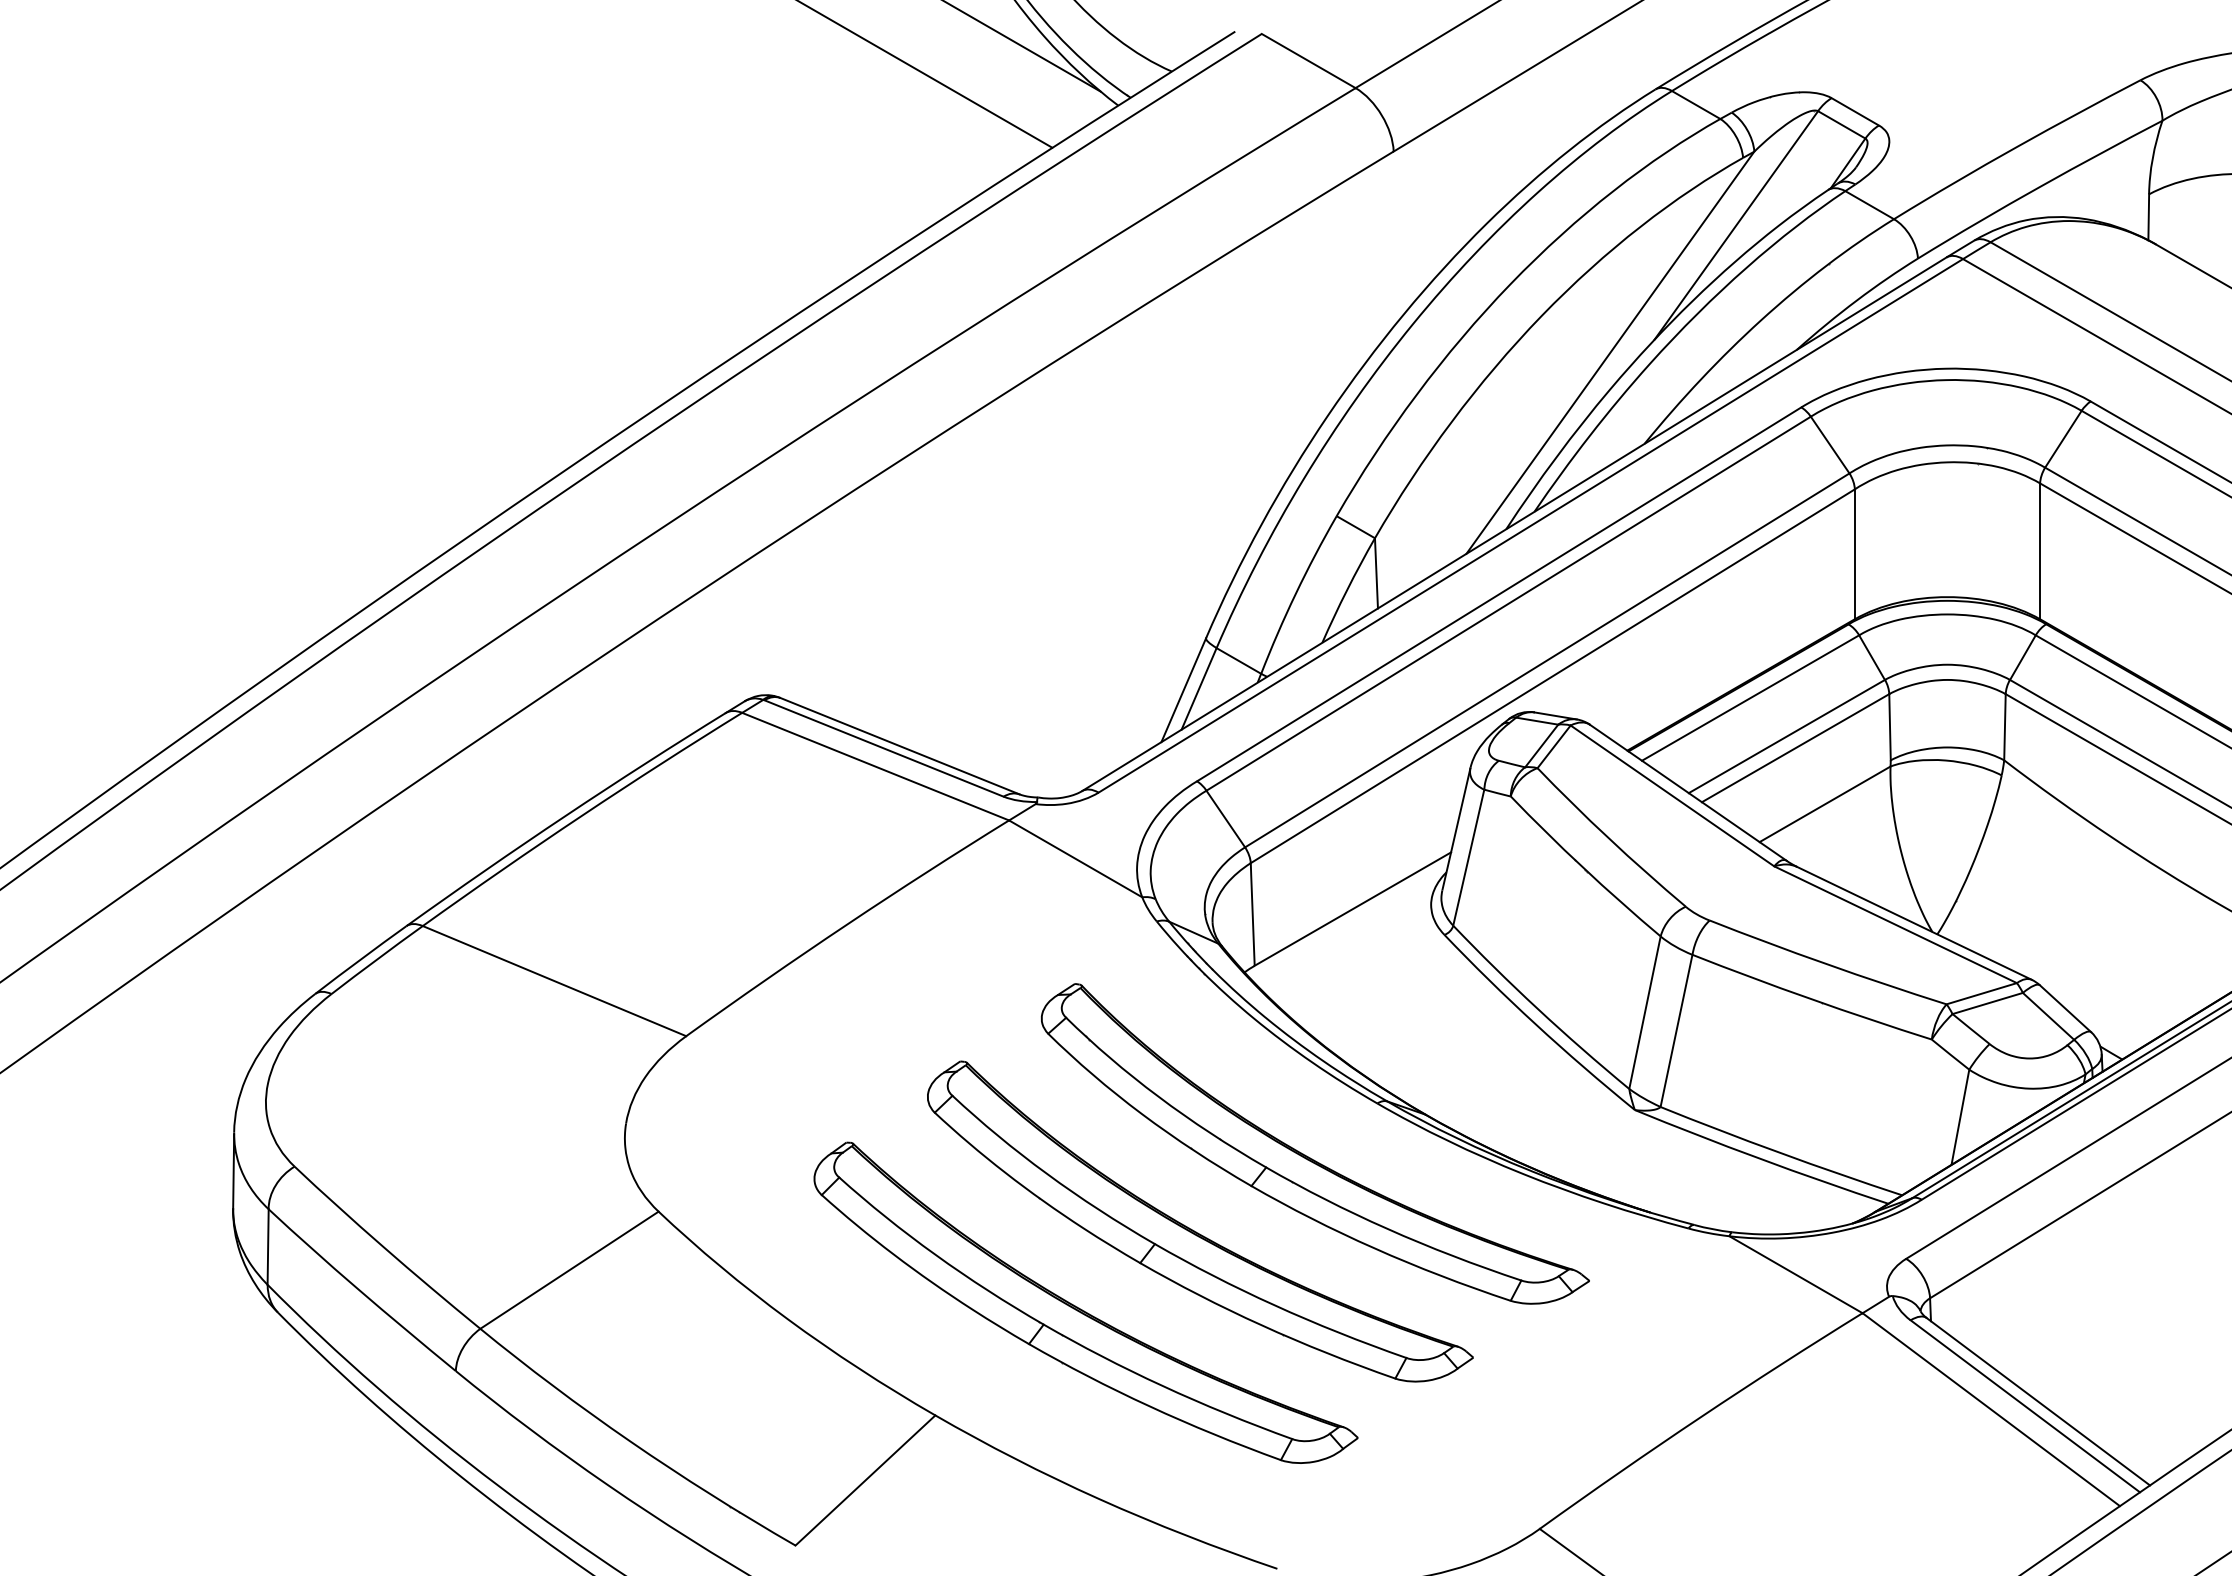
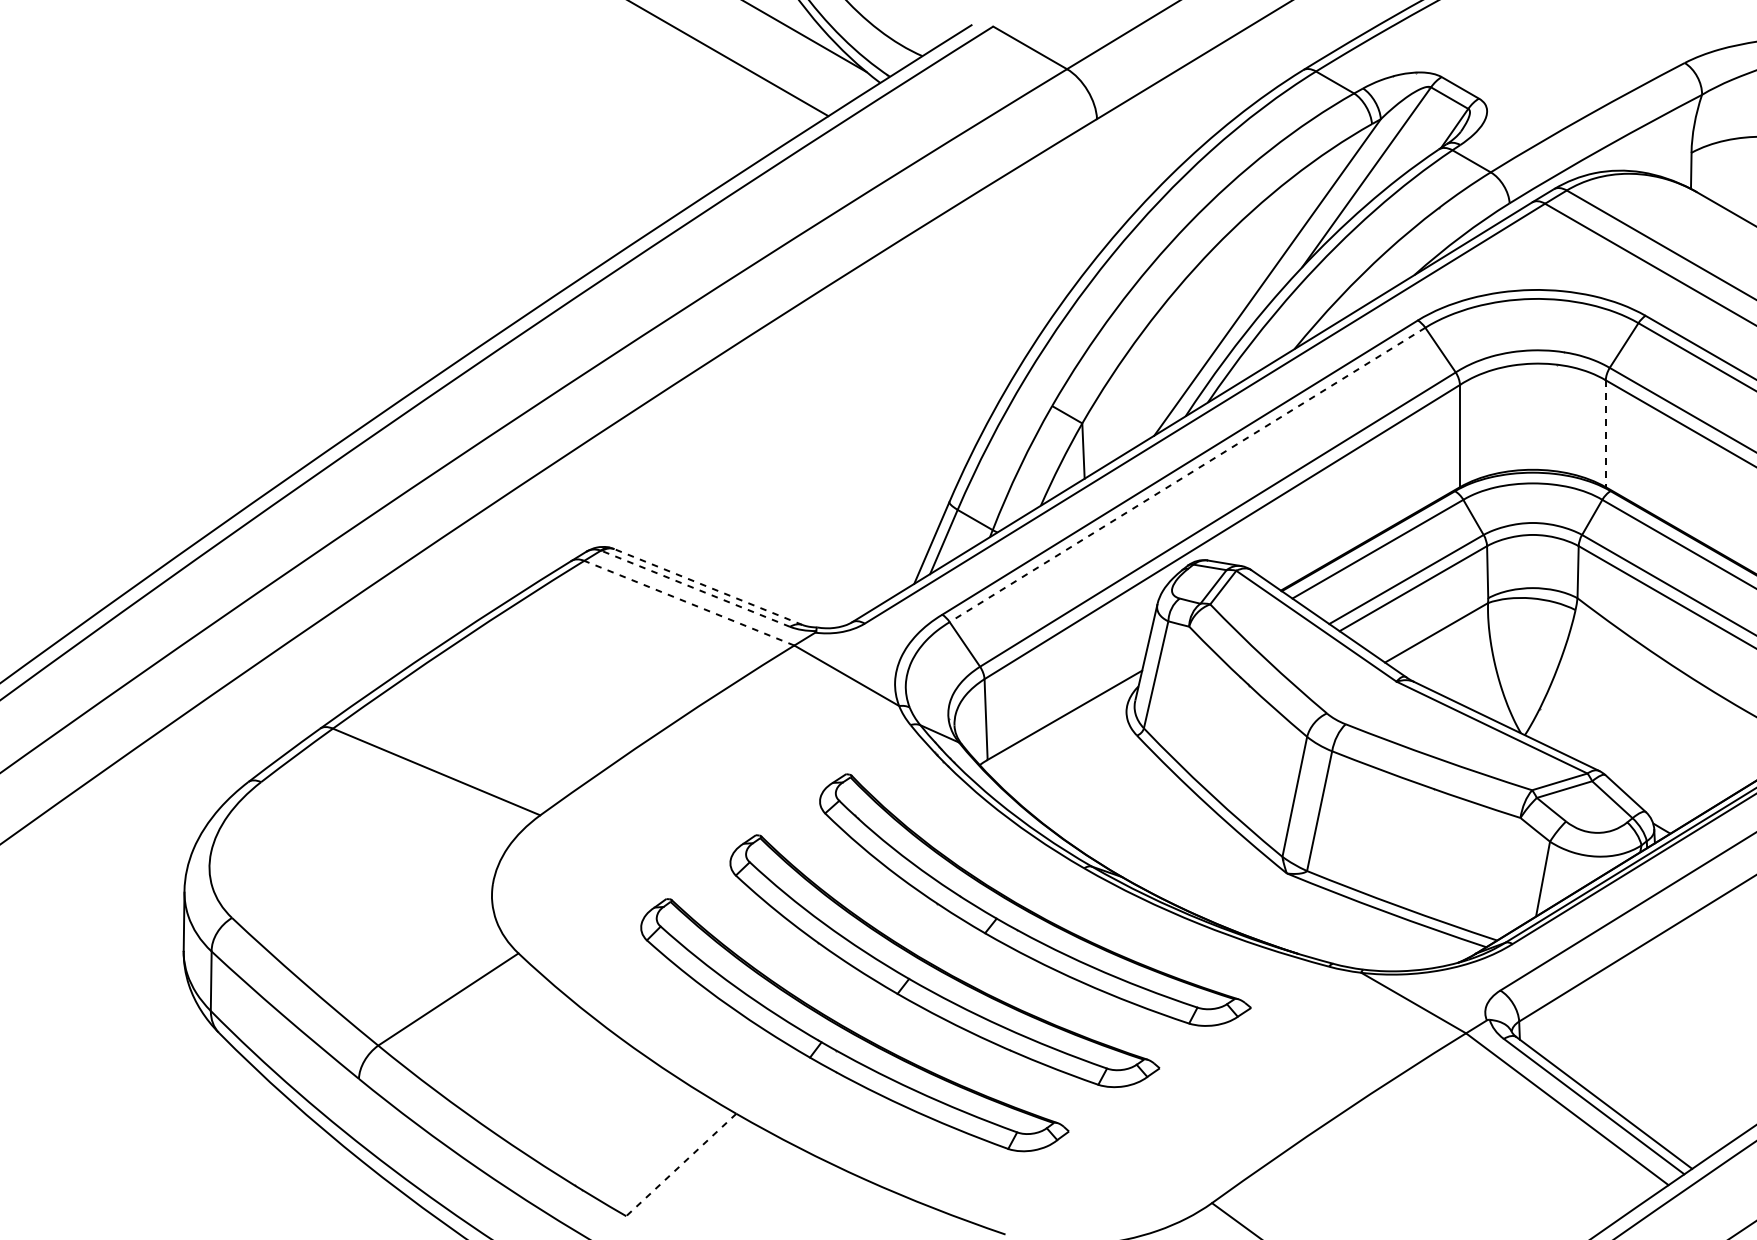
line: (2040, 551) -> (1606, 433), solid -> dashed
line: (1508, 603) -> (1187, 474), solid -> dashed
line: (900, 746) -> (708, 587), solid -> dashed
line: (884, 748) -> (696, 588), solid -> dashed
line: (875, 766) -> (689, 603), solid -> dashed
line: (865, 1480) -> (681, 1164), solid -> dashed

